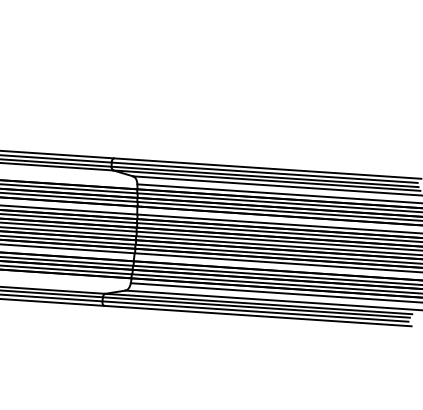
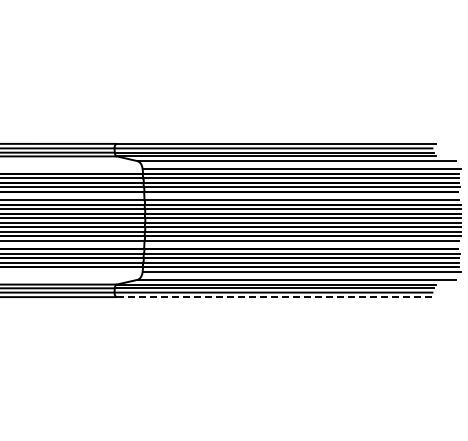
line: (258, 316) -> (277, 297), solid -> dashed

